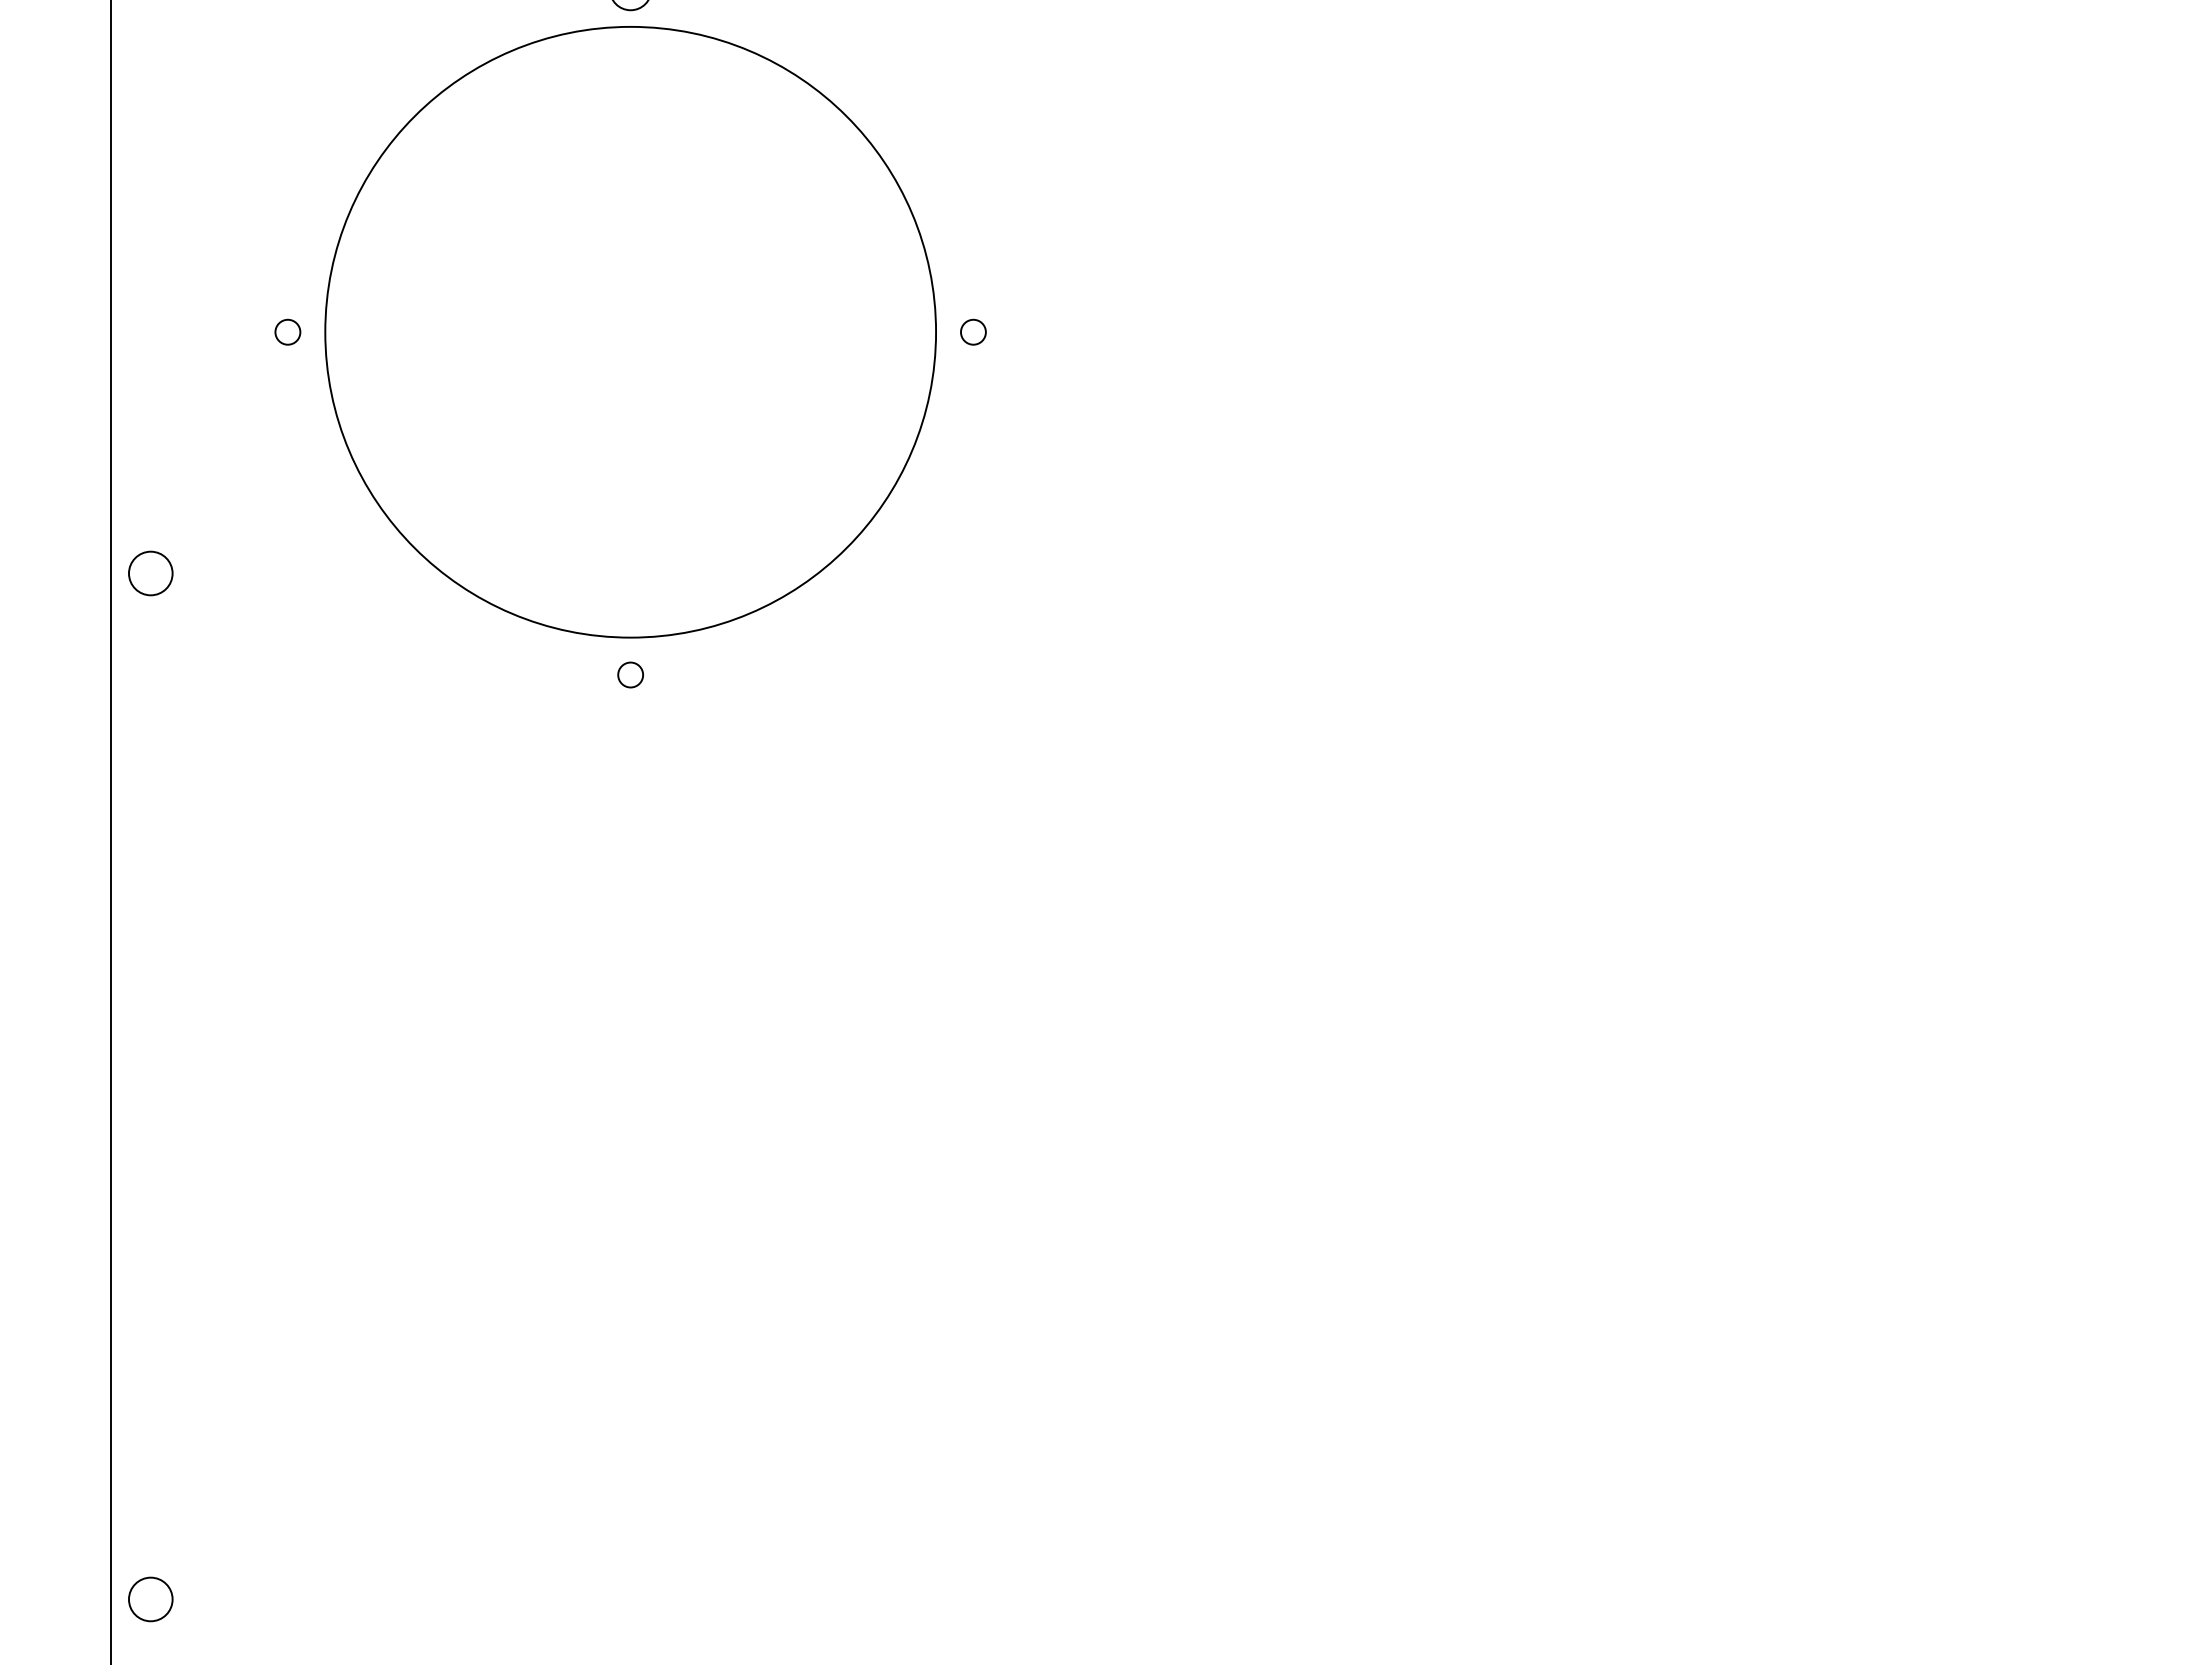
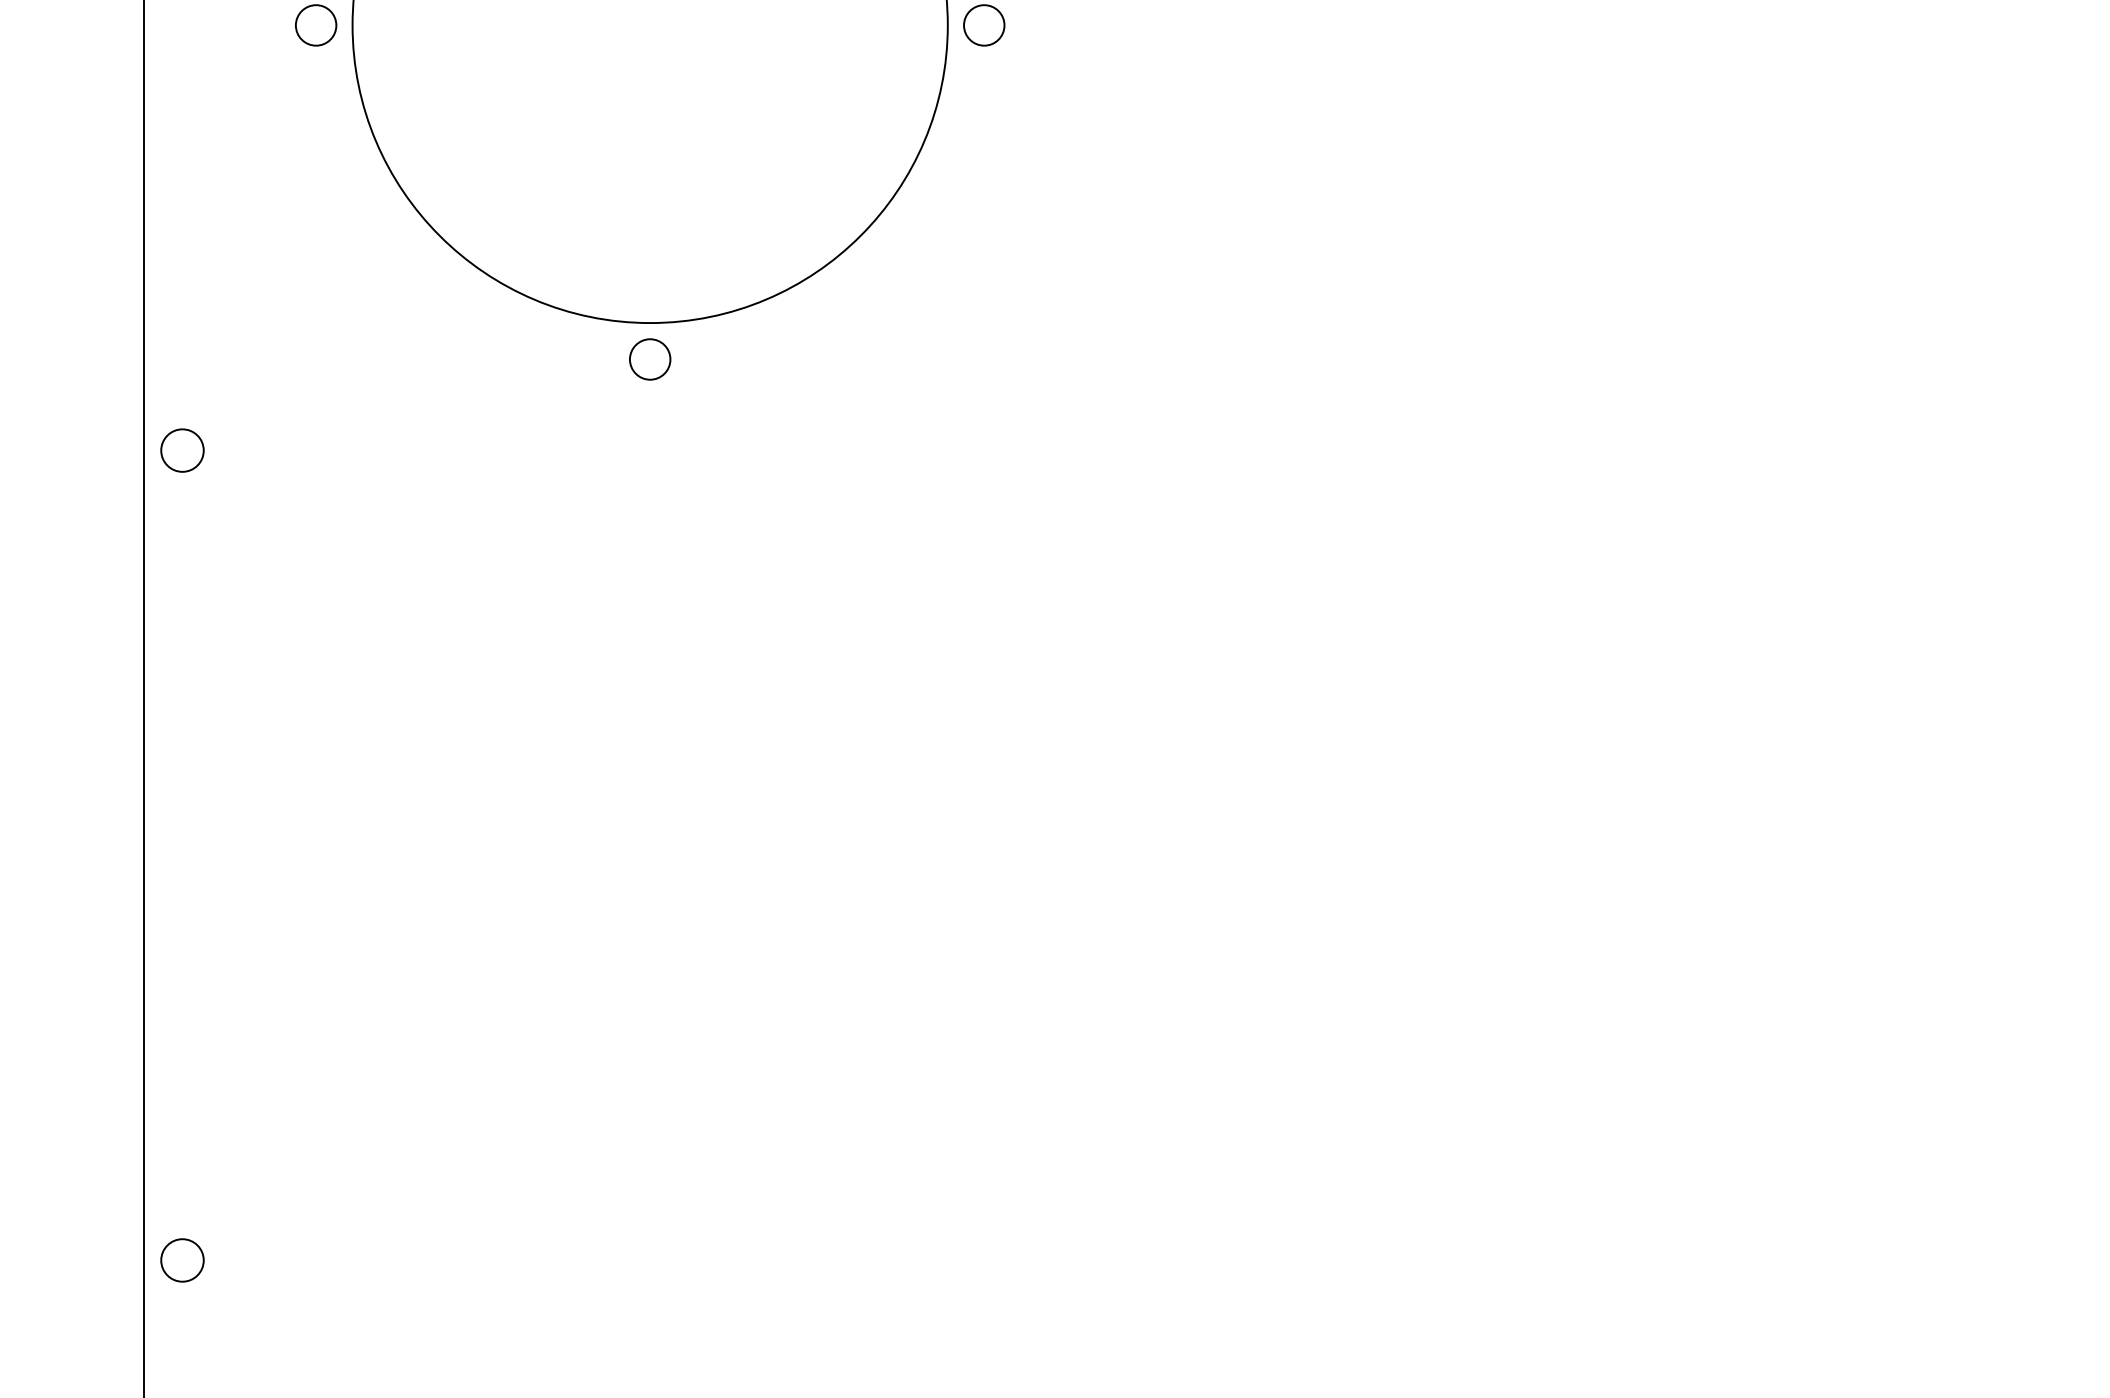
circle: (287, 332) -> (315, 25), size x1.67
circle: (973, 332) -> (984, 25), size x1.67
circle: (150, 573) -> (182, 450), moved
circle: (630, 674) -> (650, 358), size x1.67

